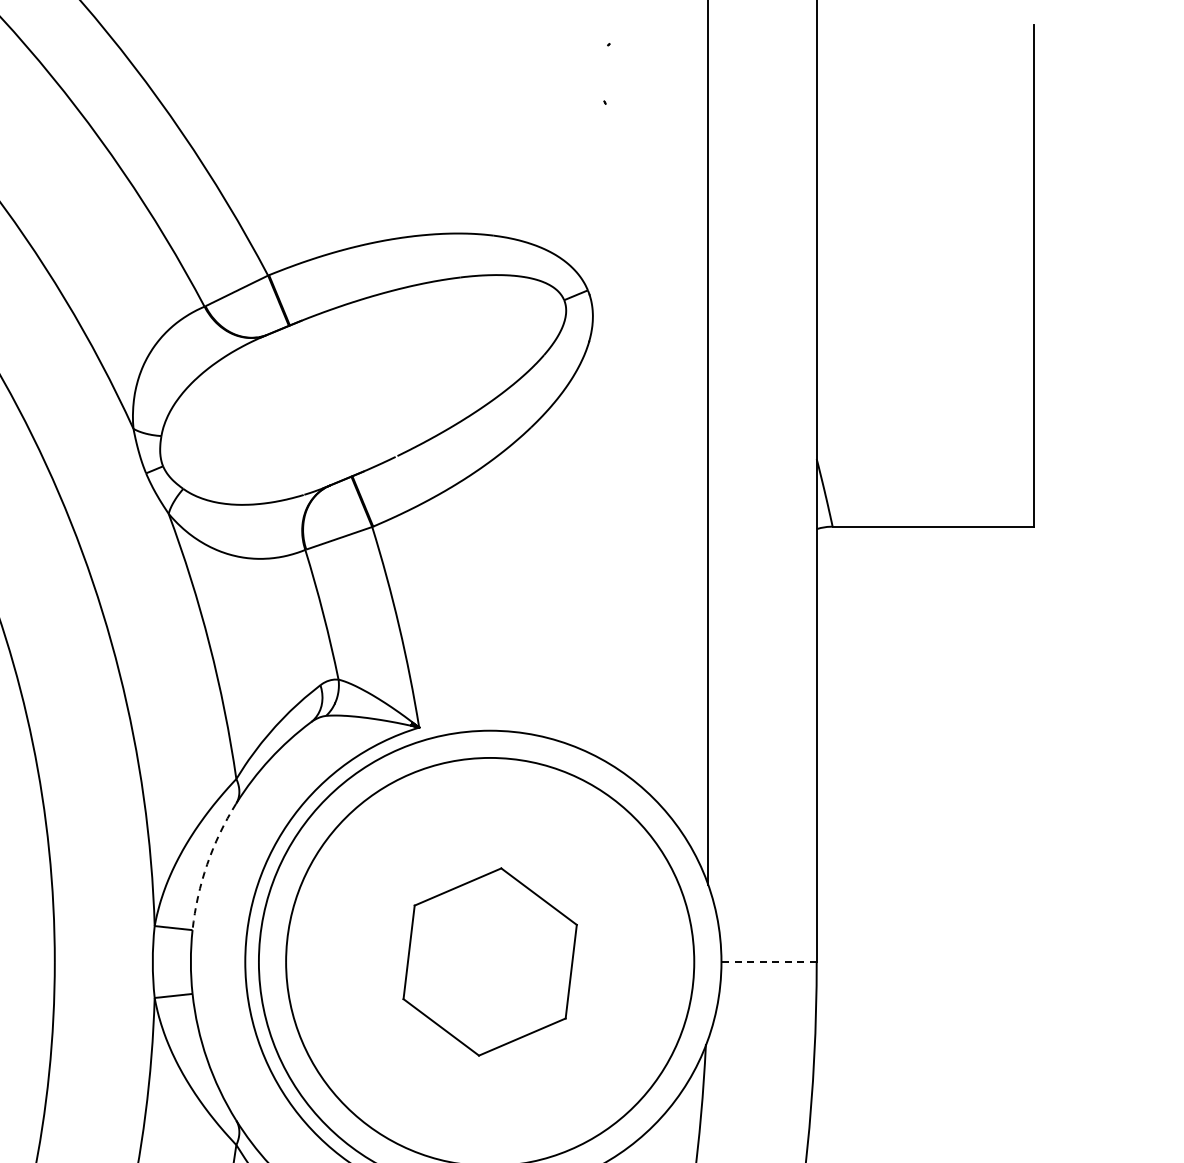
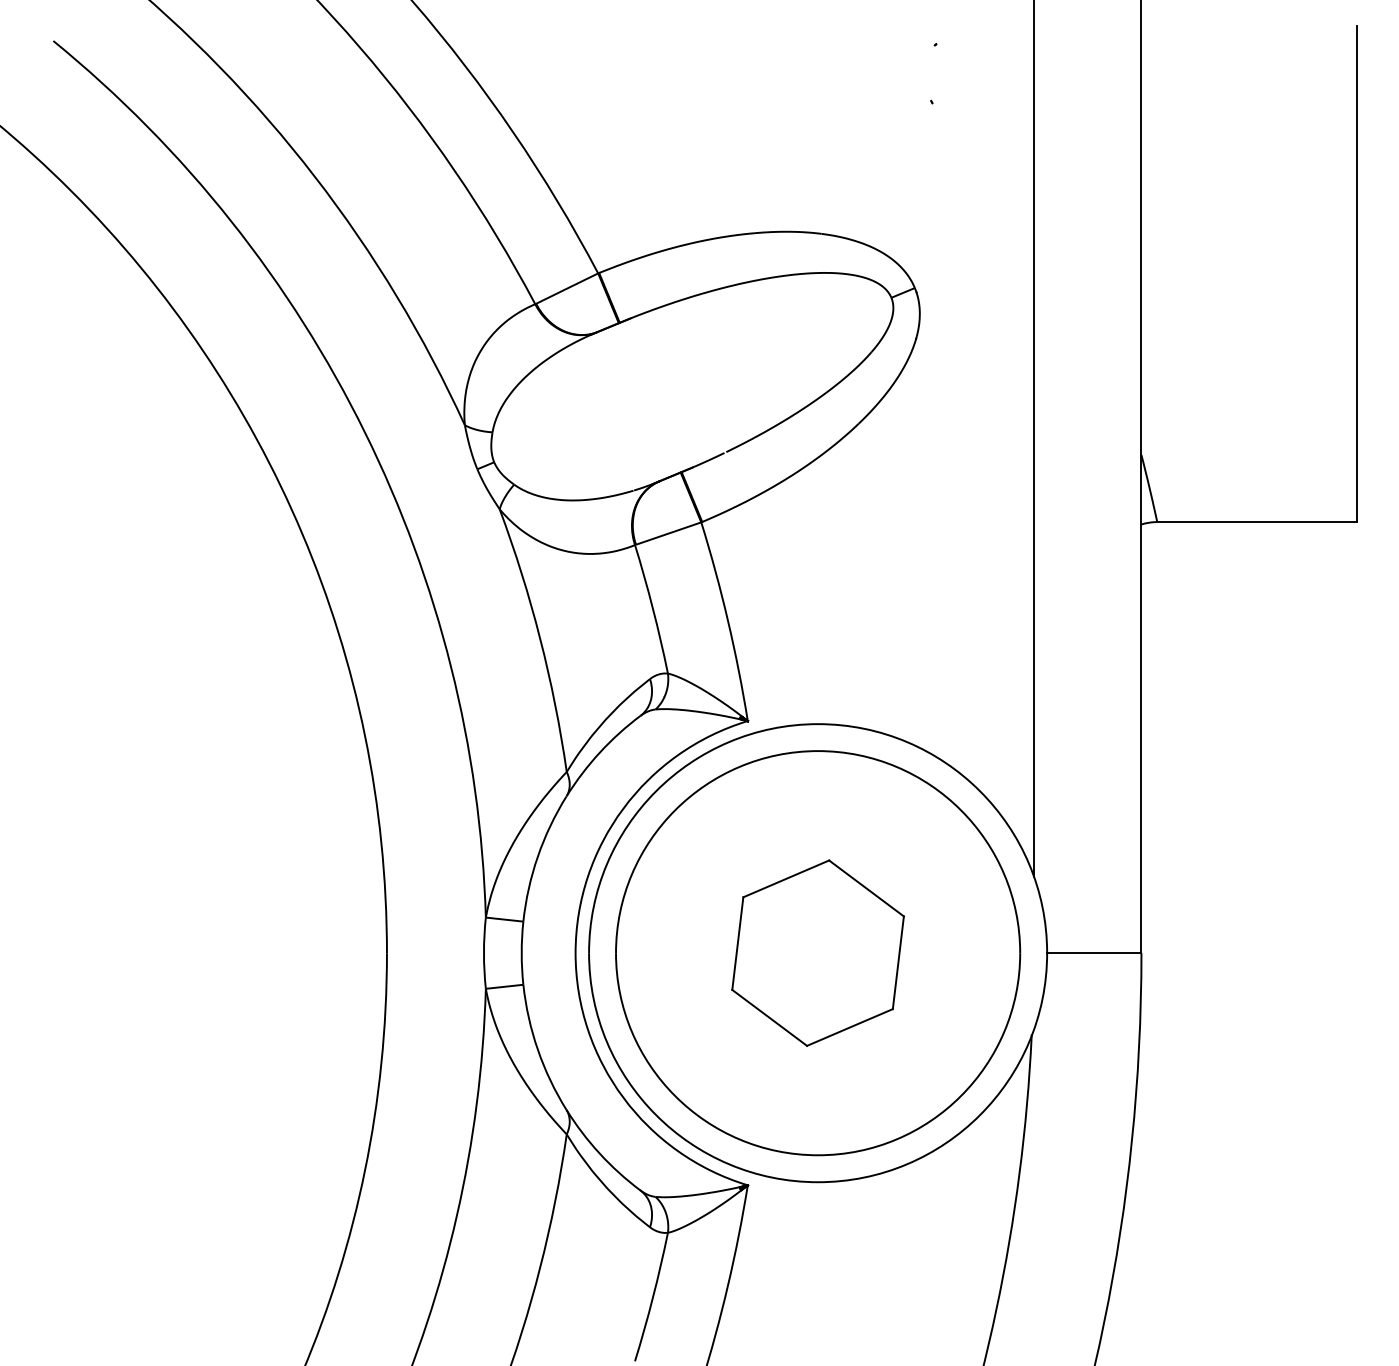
arc: (206, 864) -> (537, 856), dashed -> solid
line: (768, 962) -> (1093, 953), dashed -> solid

